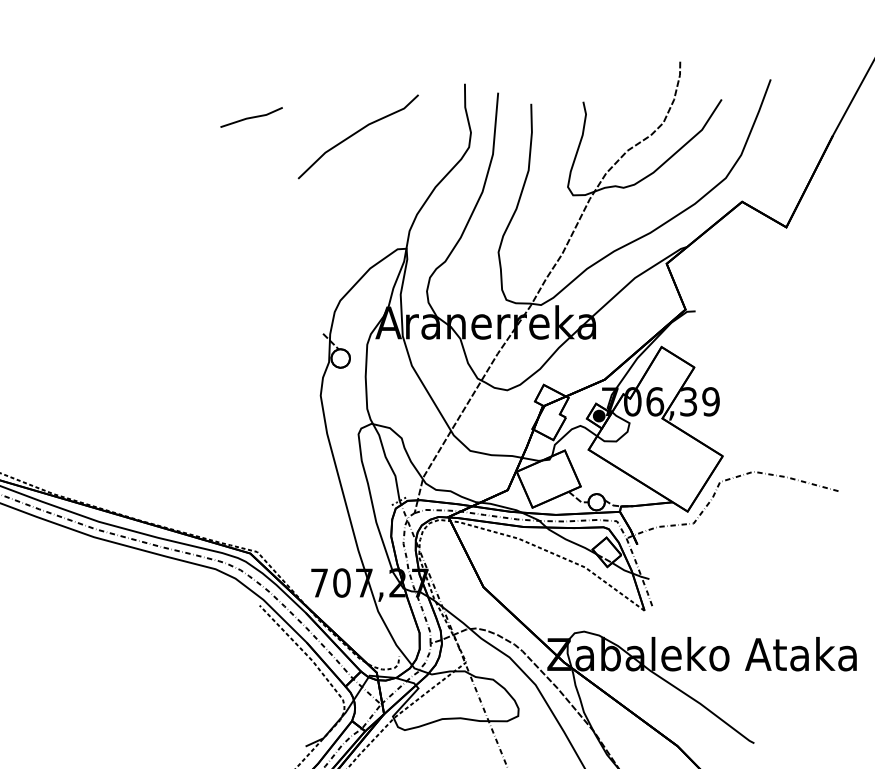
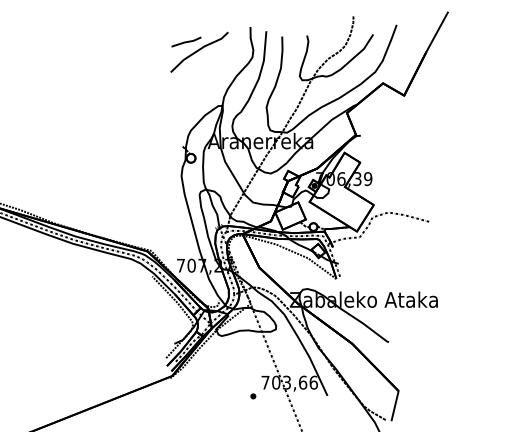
line: (251, 116) -> (186, 41), moved

